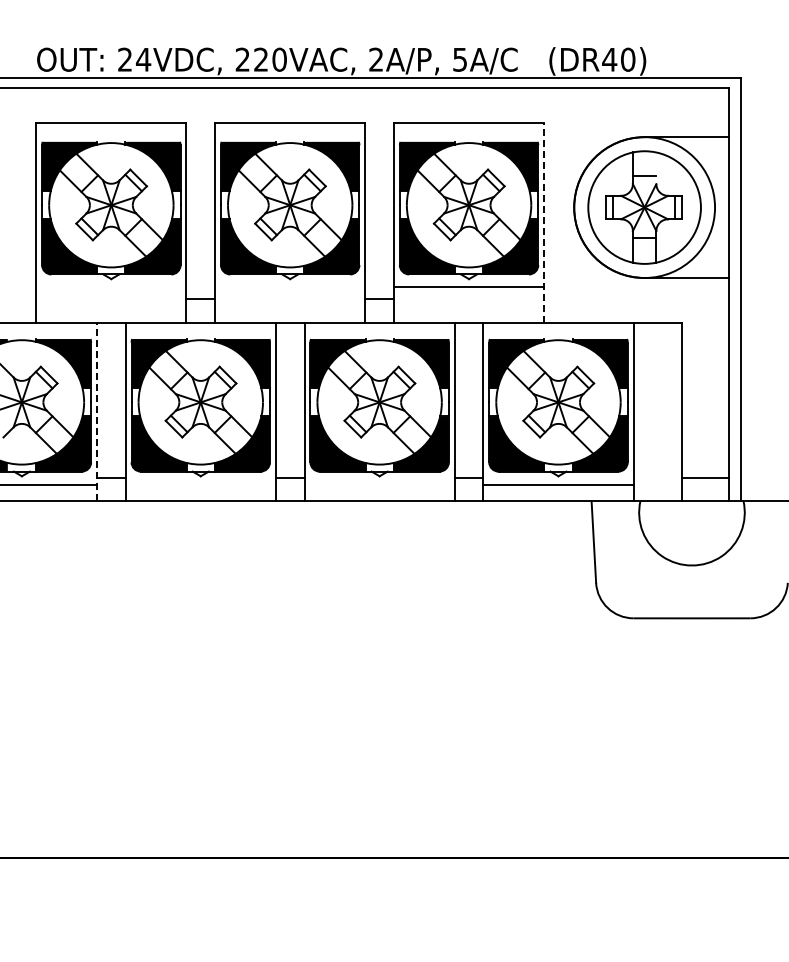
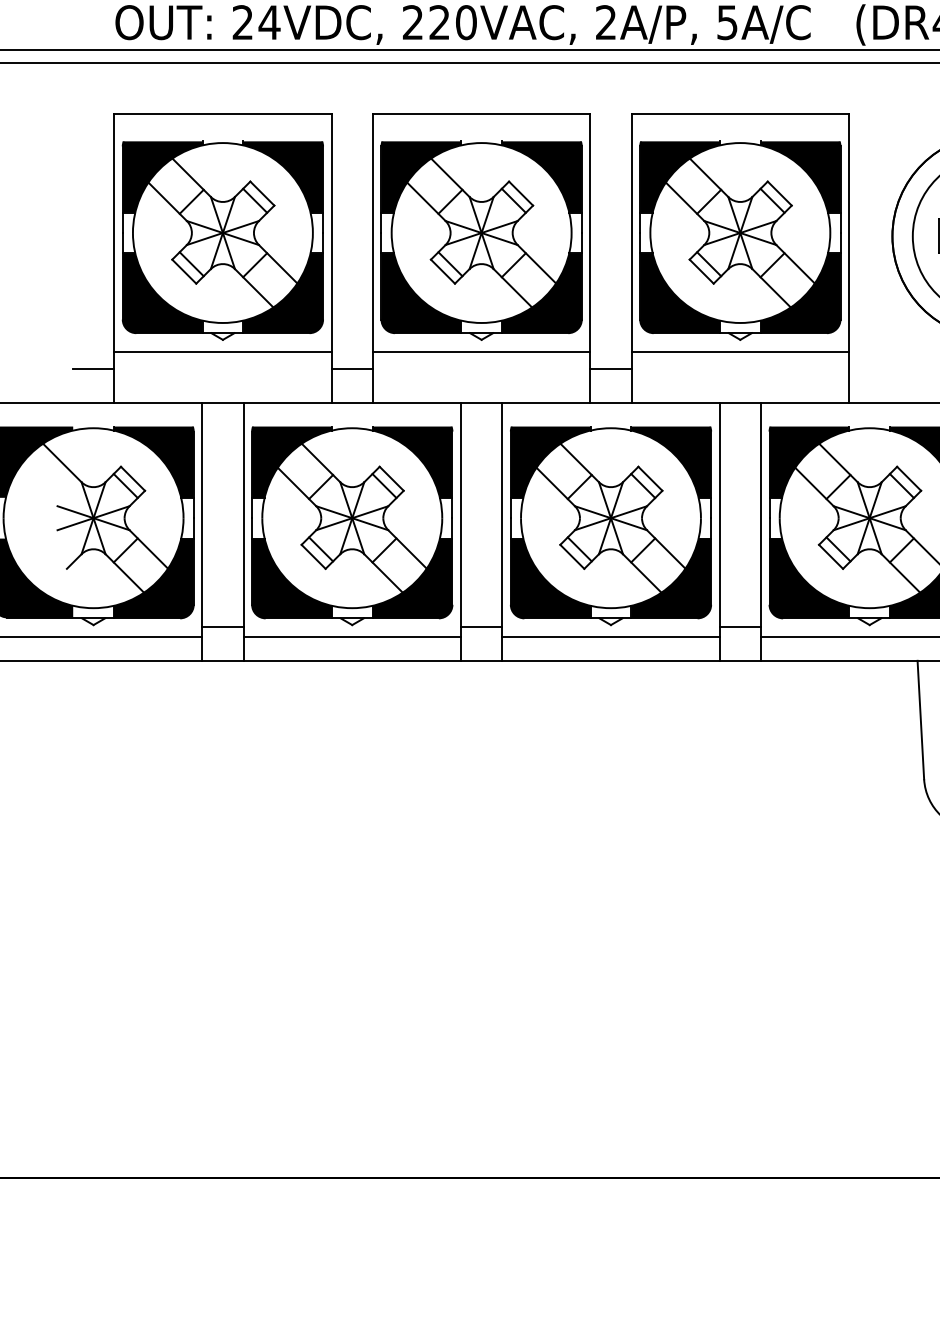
line: (544, 222) -> (849, 257), dashed -> solid
line: (111, 287) -> (223, 352), added
line: (290, 287) -> (482, 352), added
line: (21, 299) -> (92, 369), added
line: (97, 411) -> (202, 531), dashed -> solid
line: (200, 484) -> (351, 636), added
line: (379, 484) -> (610, 636), added

